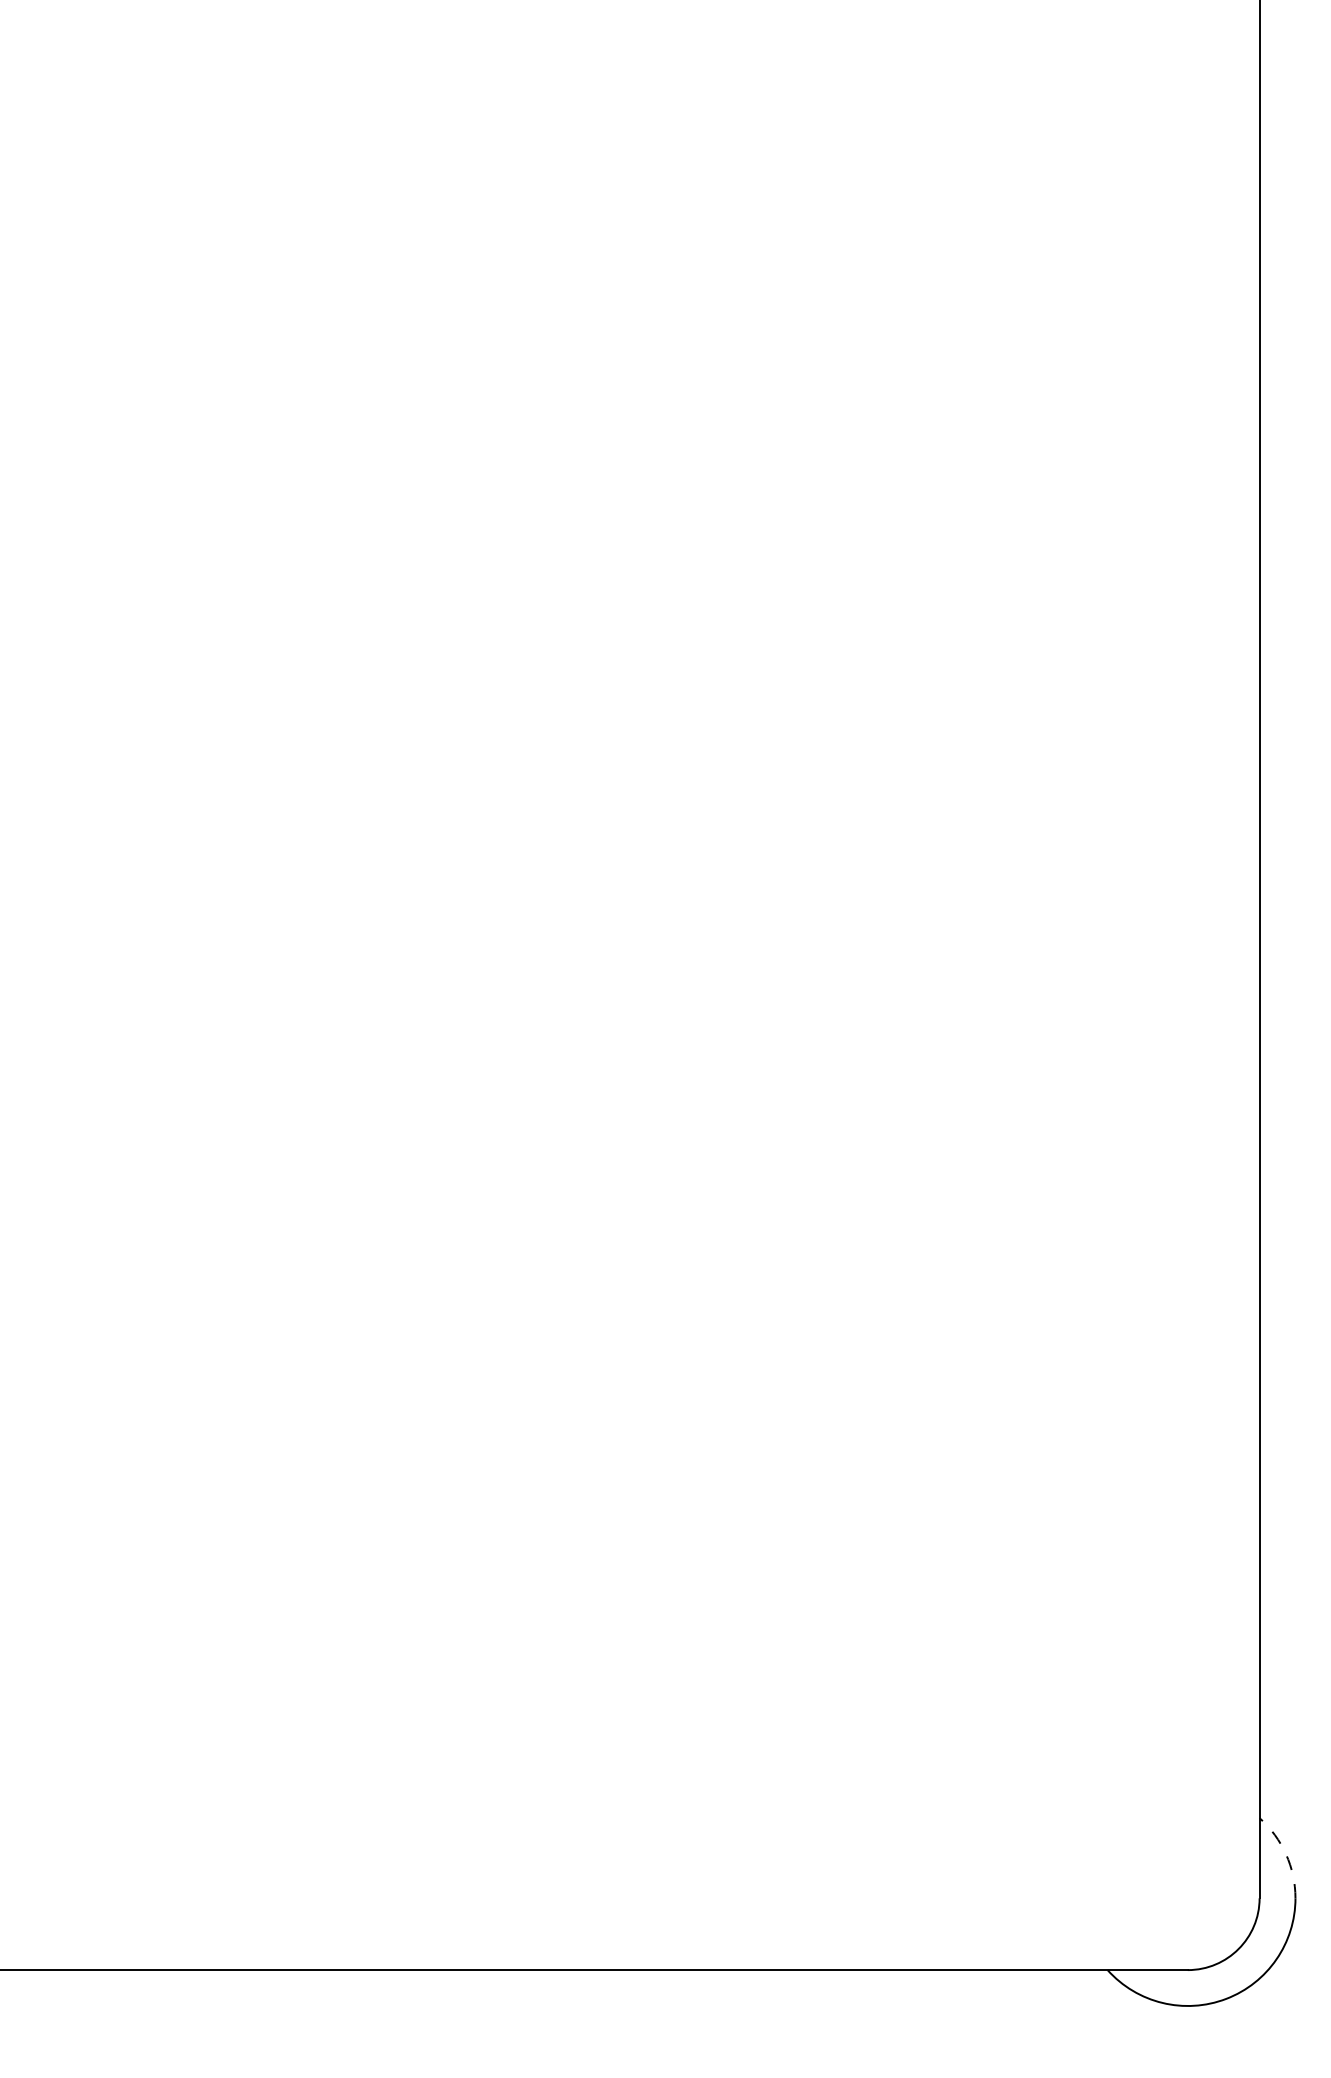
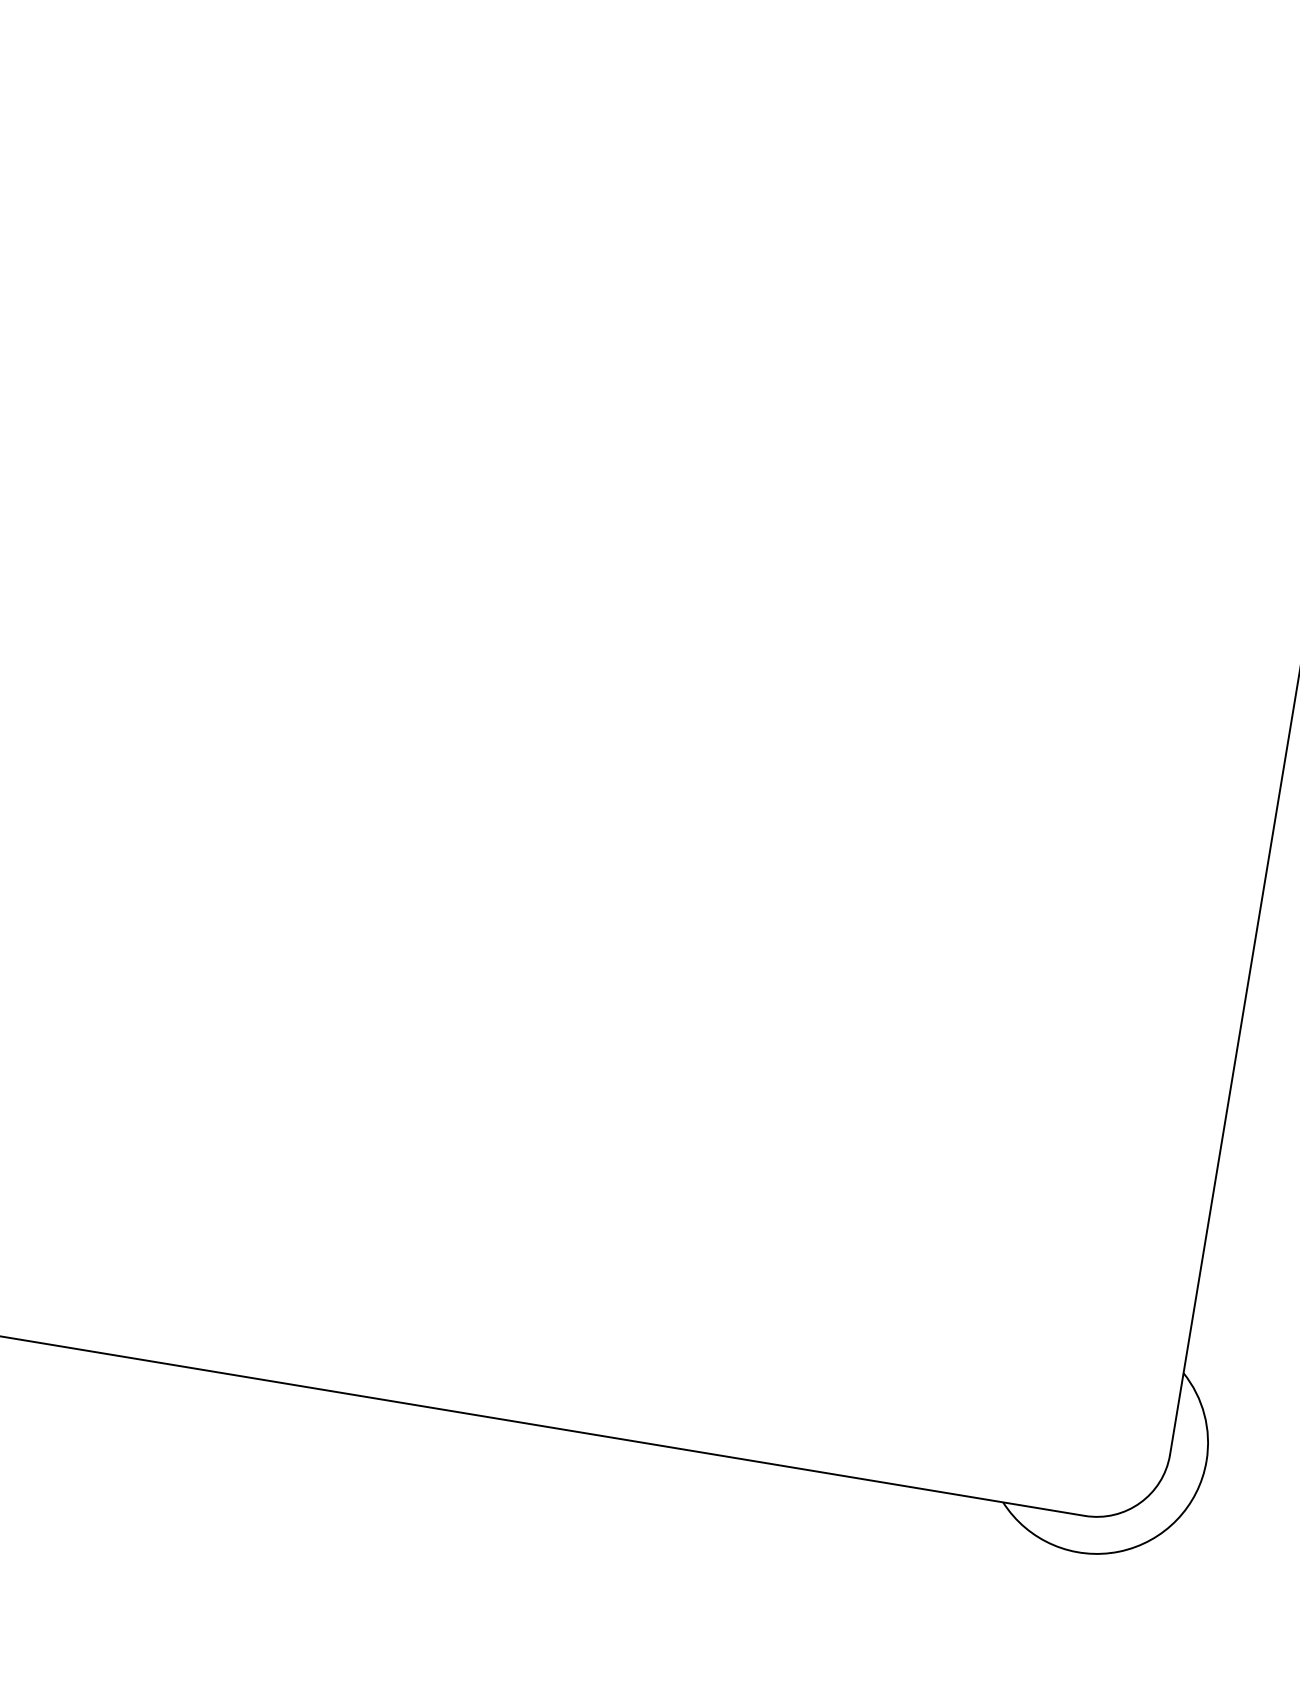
arc: (1286, 1854) -> (1204, 1414), dashed -> solid

